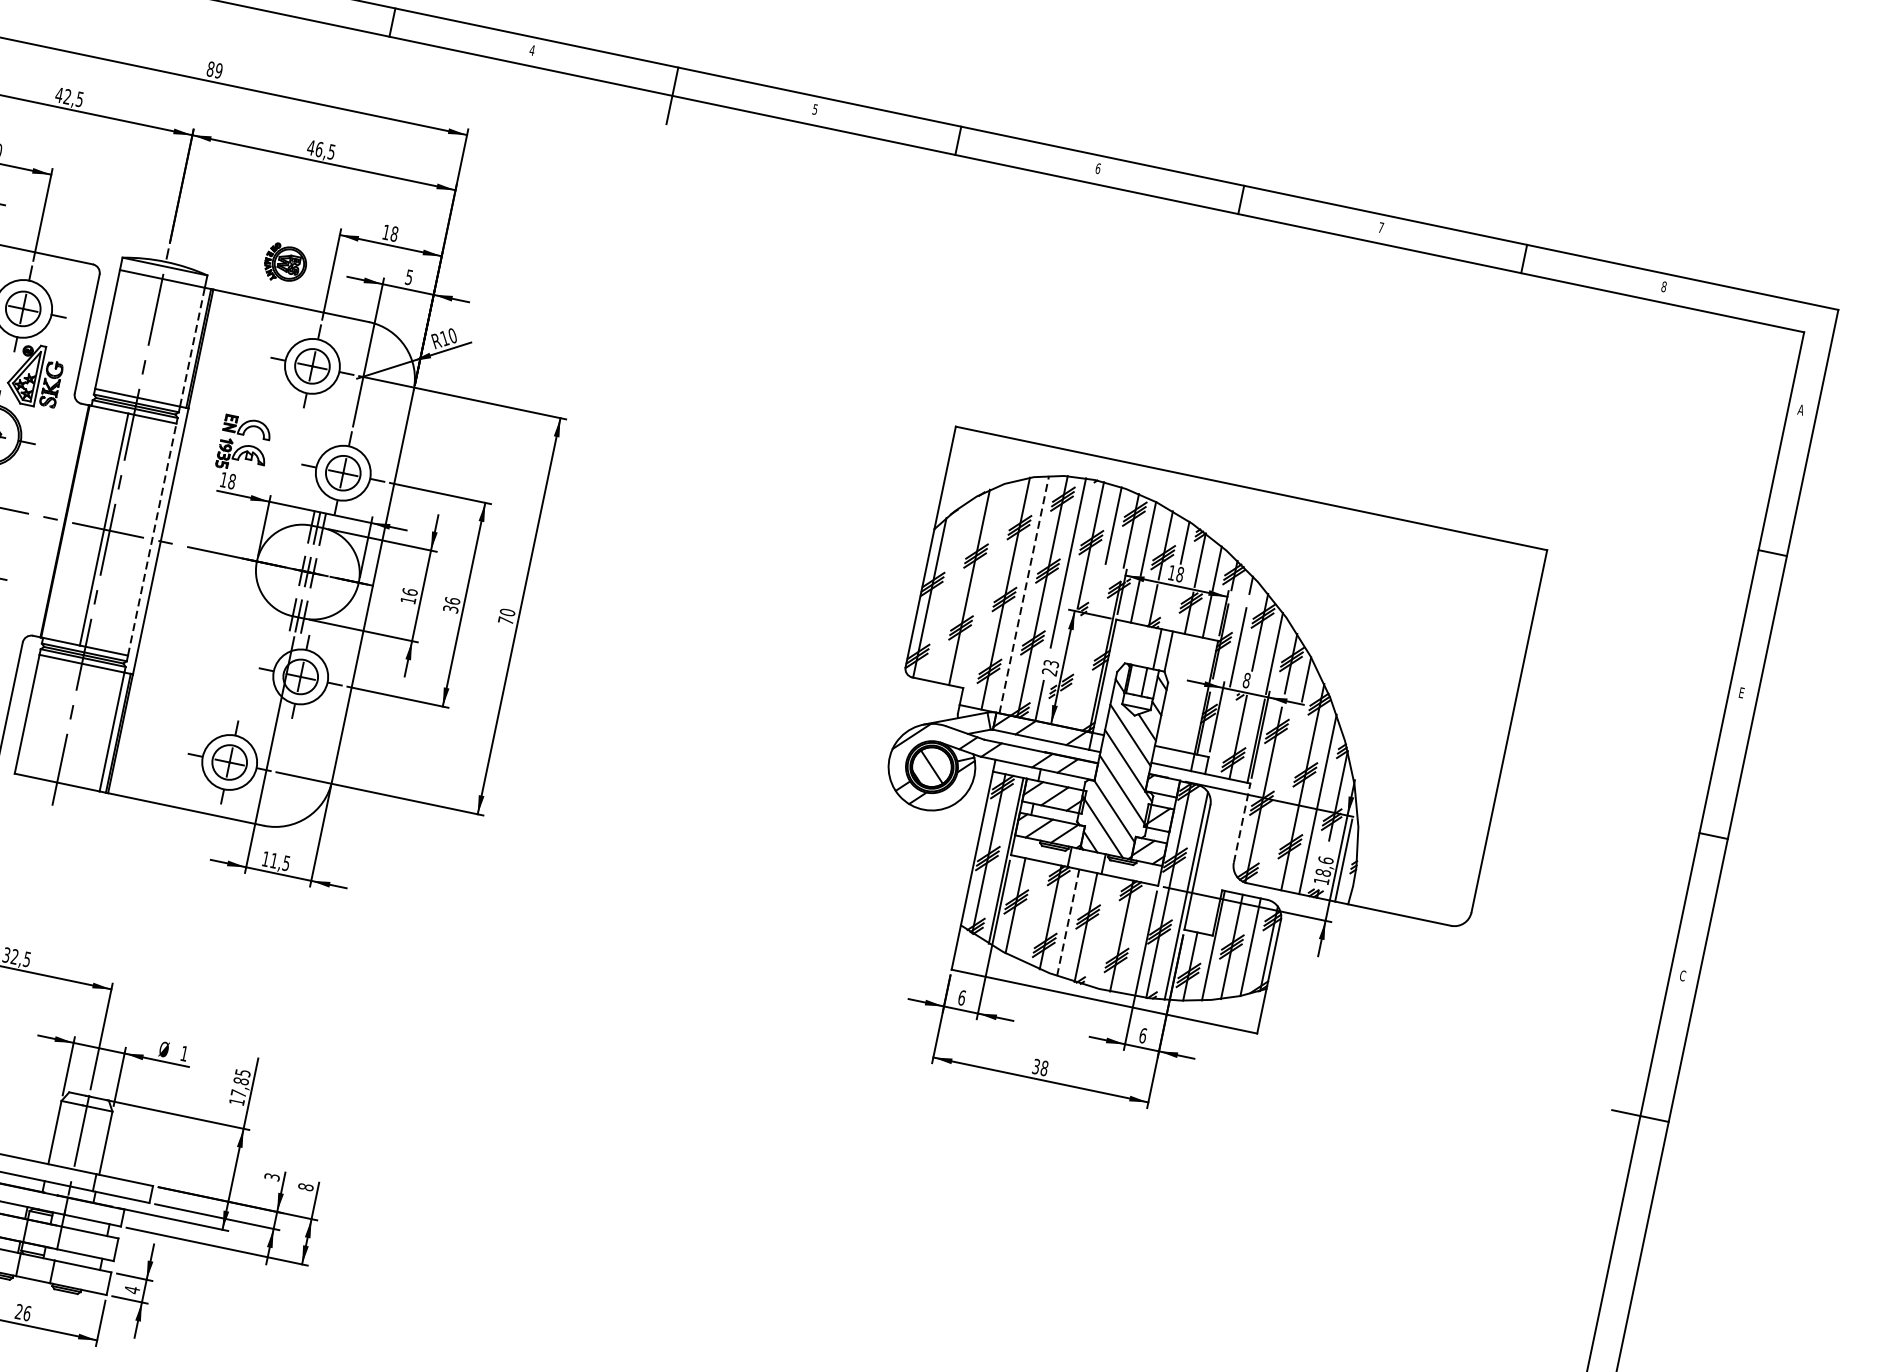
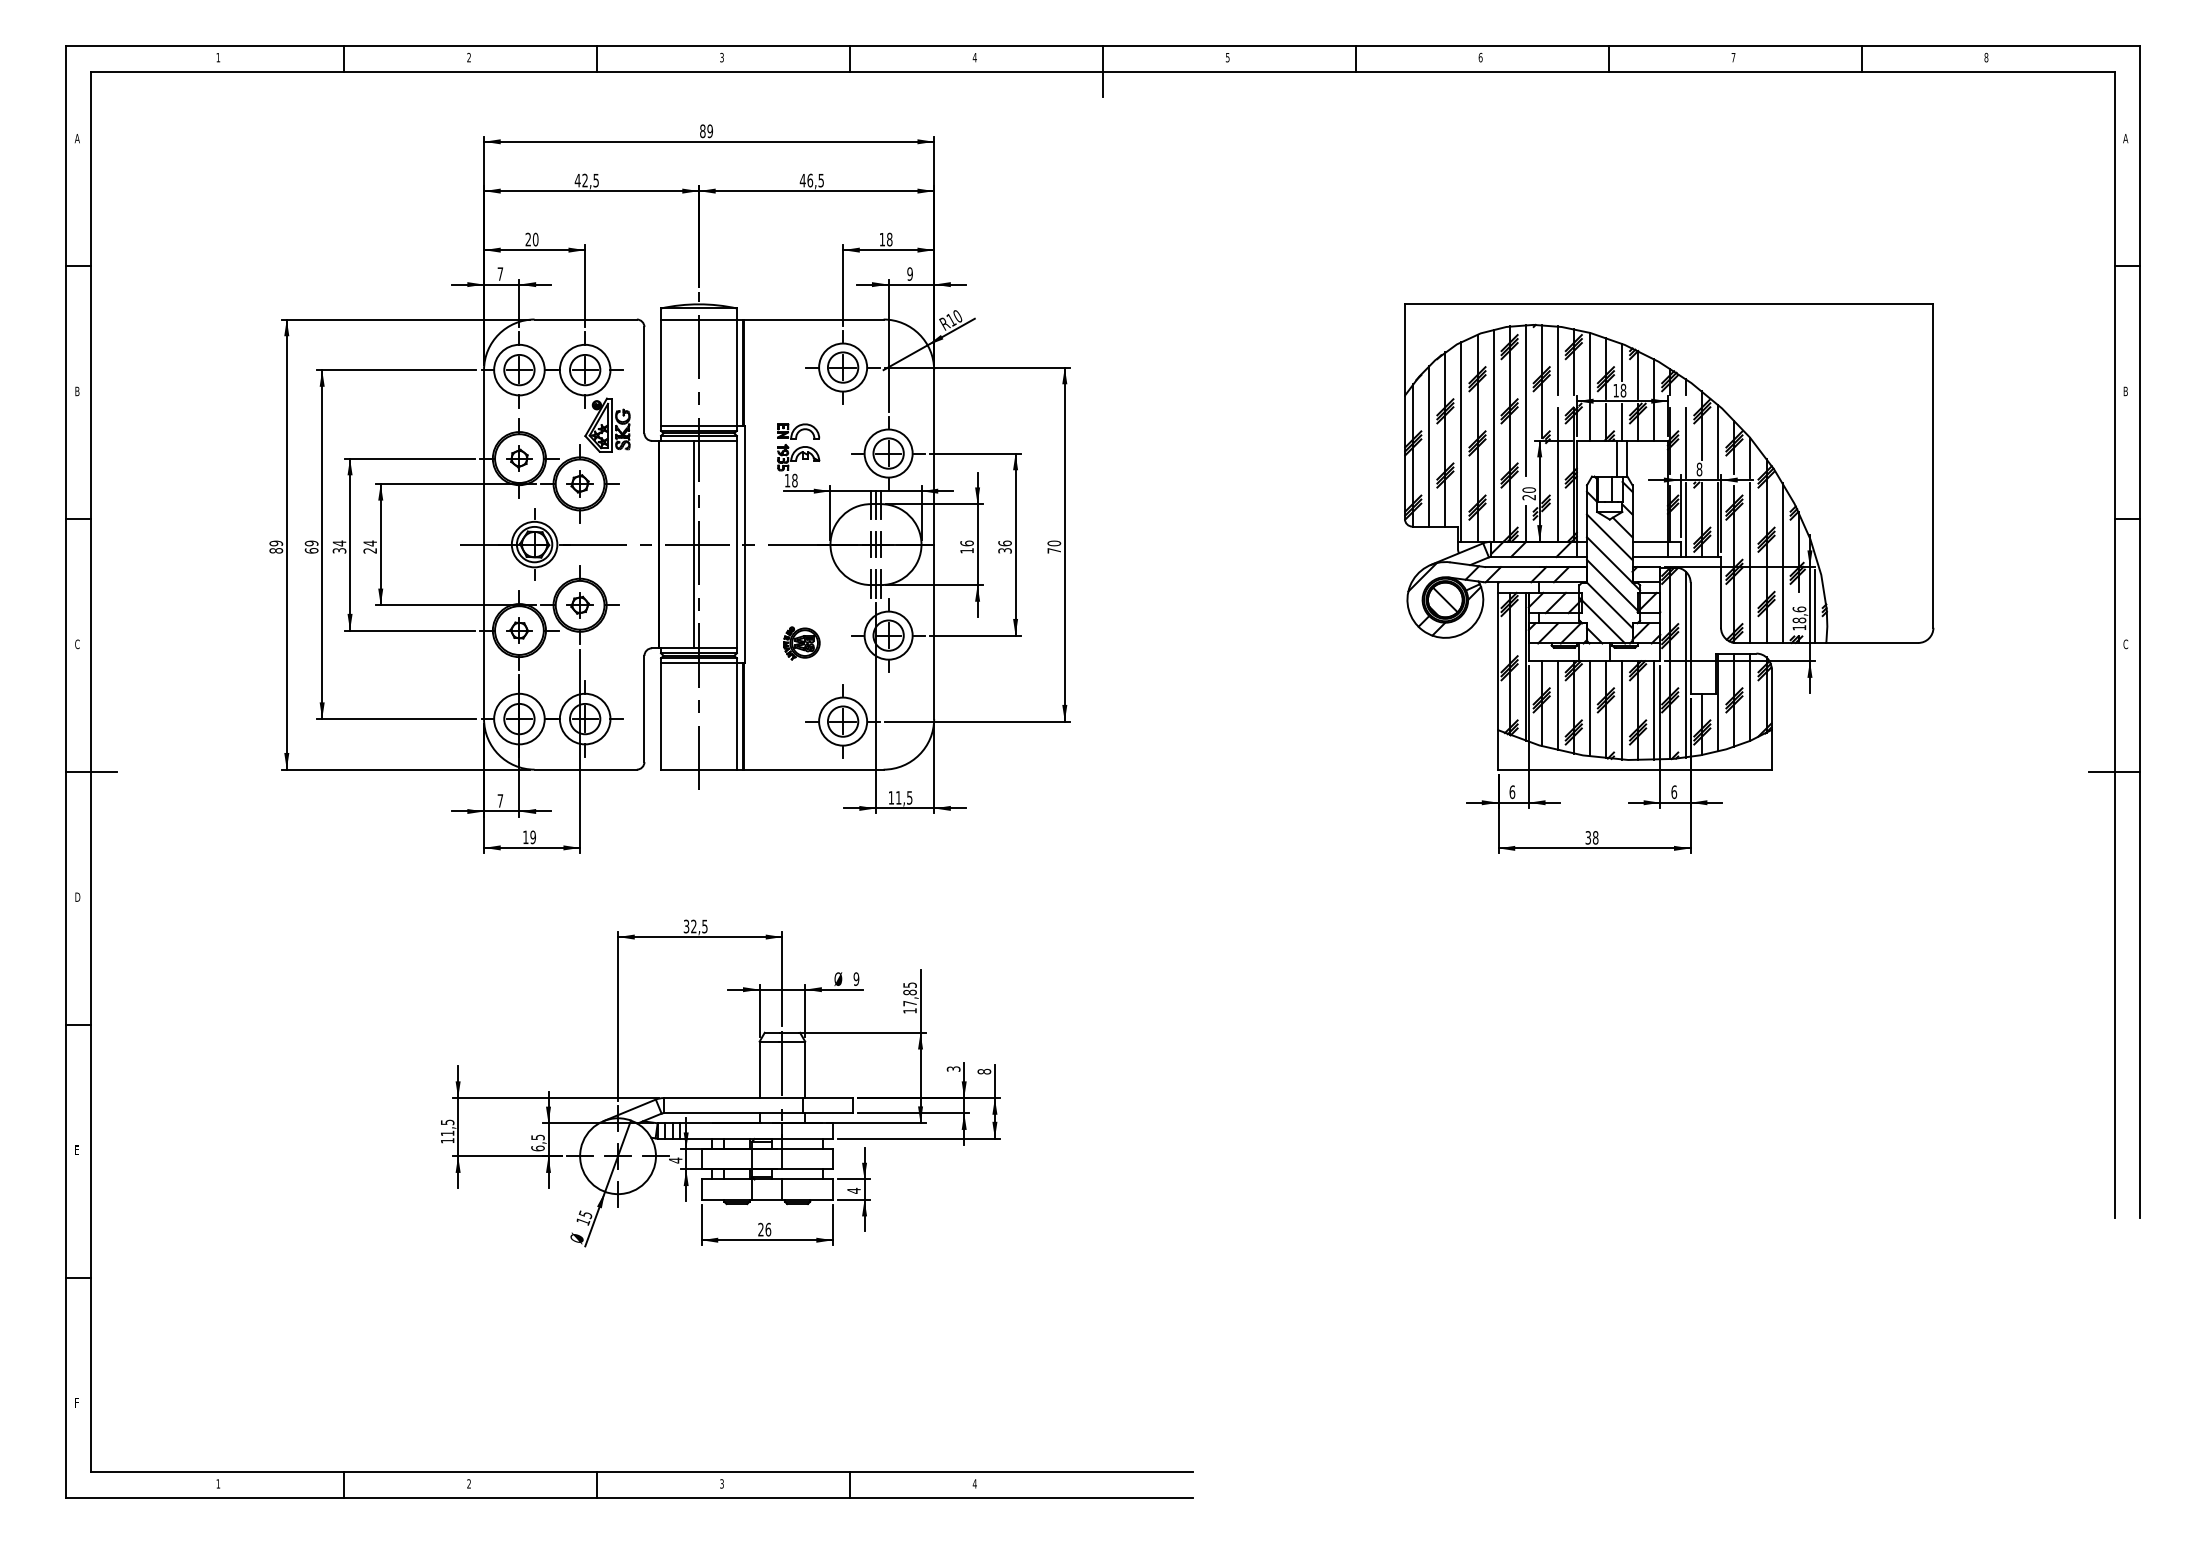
part: (285, 263) -> (801, 643), moved
text: (408, 276) -> (909, 273), 5 -> 9
line: (192, 346) -> (736, 372), dashed -> solid
line: (151, 539) -> (736, 544), dashed -> solid
line: (950, 590) -> (1429, 445), added
line: (987, 593) -> (1461, 441), added
line: (1024, 594) -> (1493, 435), dashed -> solid
line: (1171, 608) -> (1622, 421), added
line: (1086, 652) -> (1557, 474), added
text: (1050, 662) -> (1528, 489), 23 -> 20
text: (1741, 692) -> (2125, 391), E -> B
line: (1220, 733) -> (1686, 519), added
line: (1282, 796) -> (1750, 562), added
line: (1242, 822) -> (1721, 591), dashed -> solid
line: (1032, 911) -> (1557, 705), added
line: (1067, 922) -> (1589, 708), dashed -> solid
line: (1104, 932) -> (1622, 710), added
line: (1140, 939) -> (1654, 710), added
text: (184, 1053) -> (856, 978), 1 -> 9

